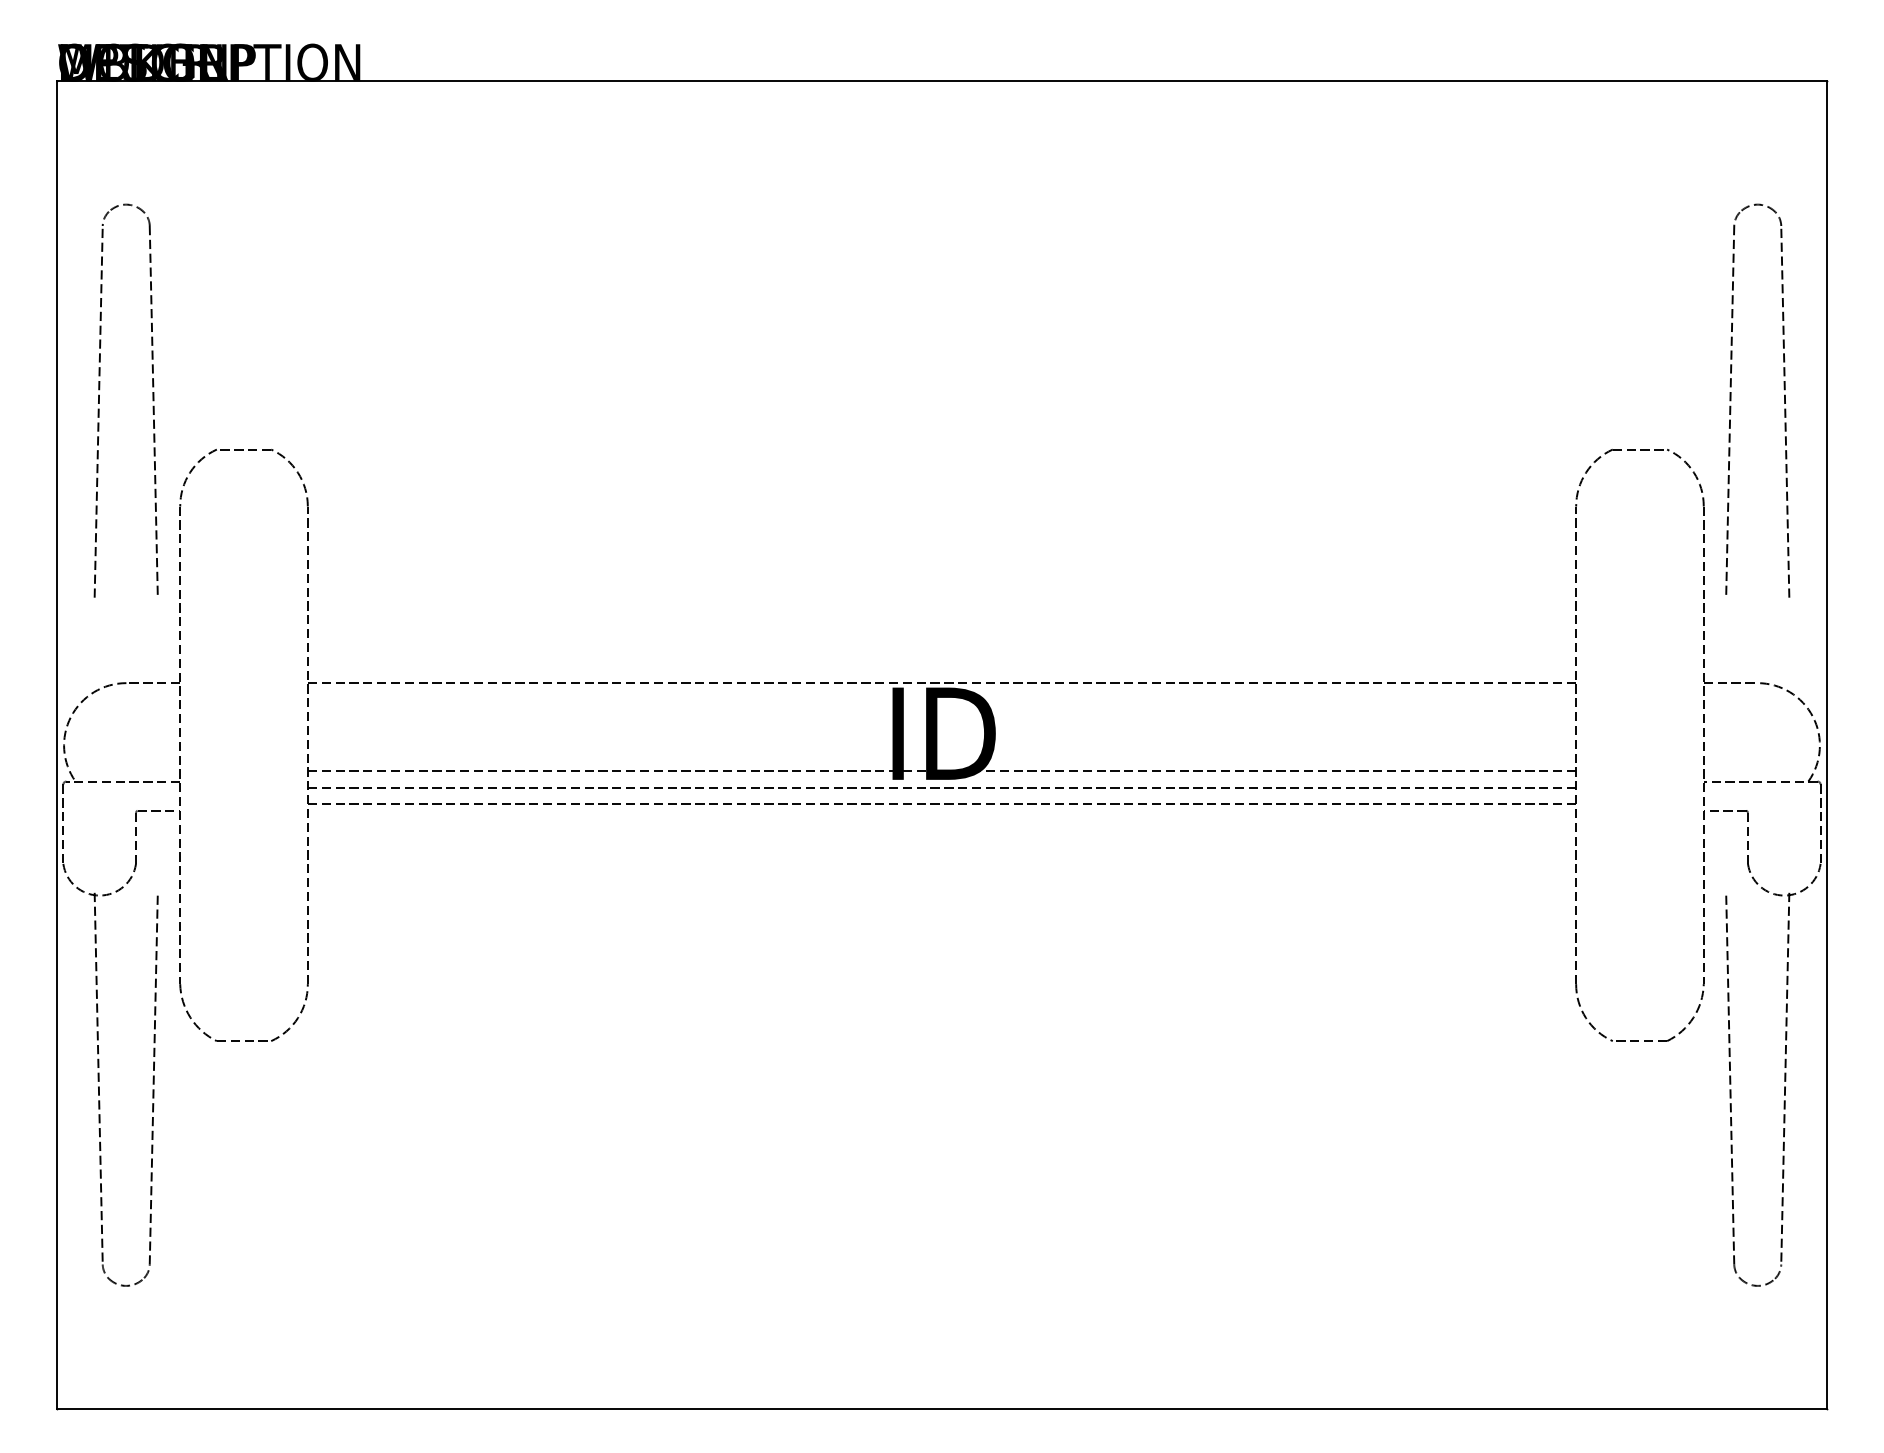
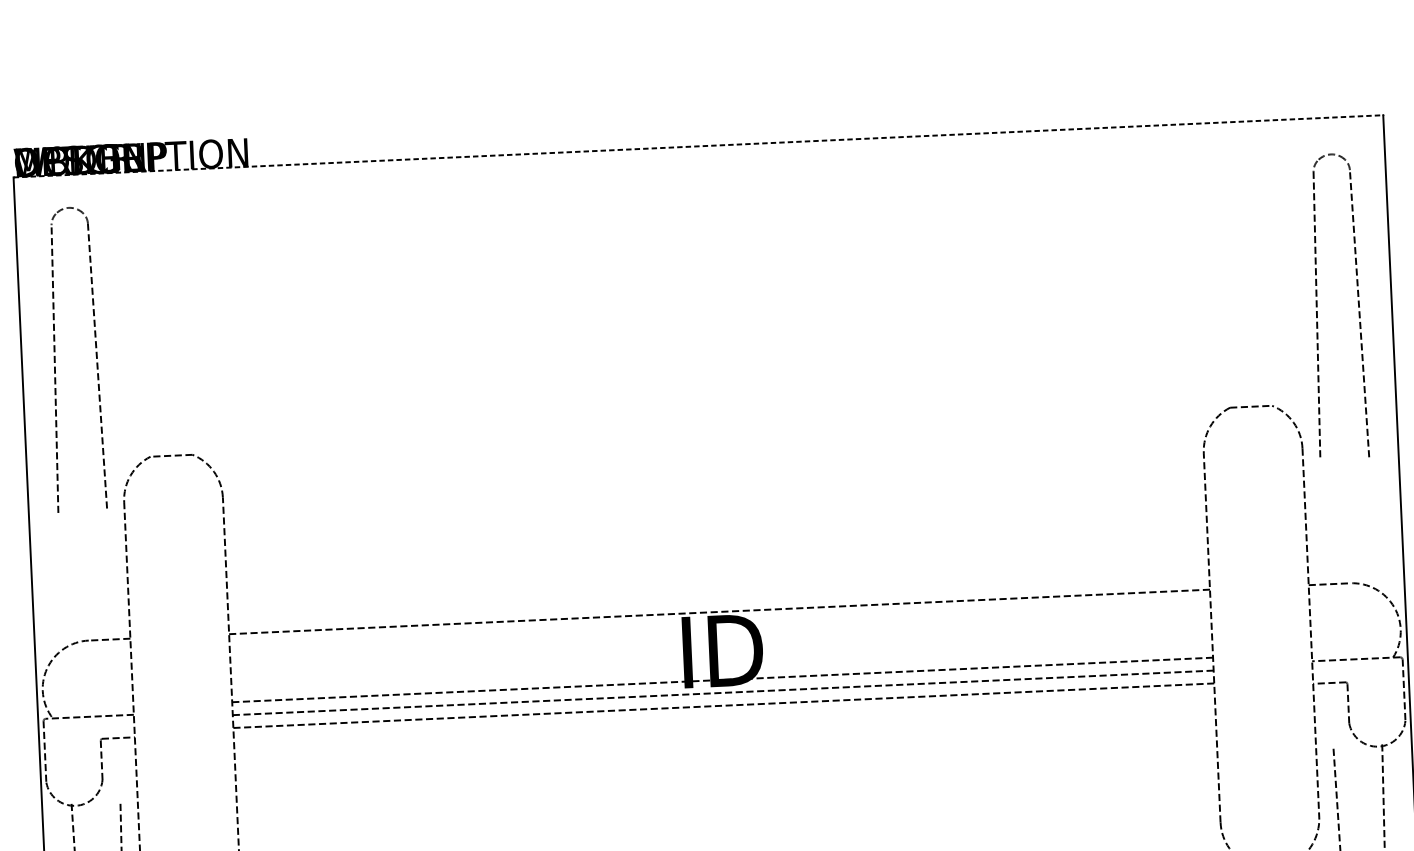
line: (942, 81) -> (698, 146), solid -> dashed
part: (99, 400) -> (55, 360), moved
part: (1731, 400) -> (1317, 306), moved

